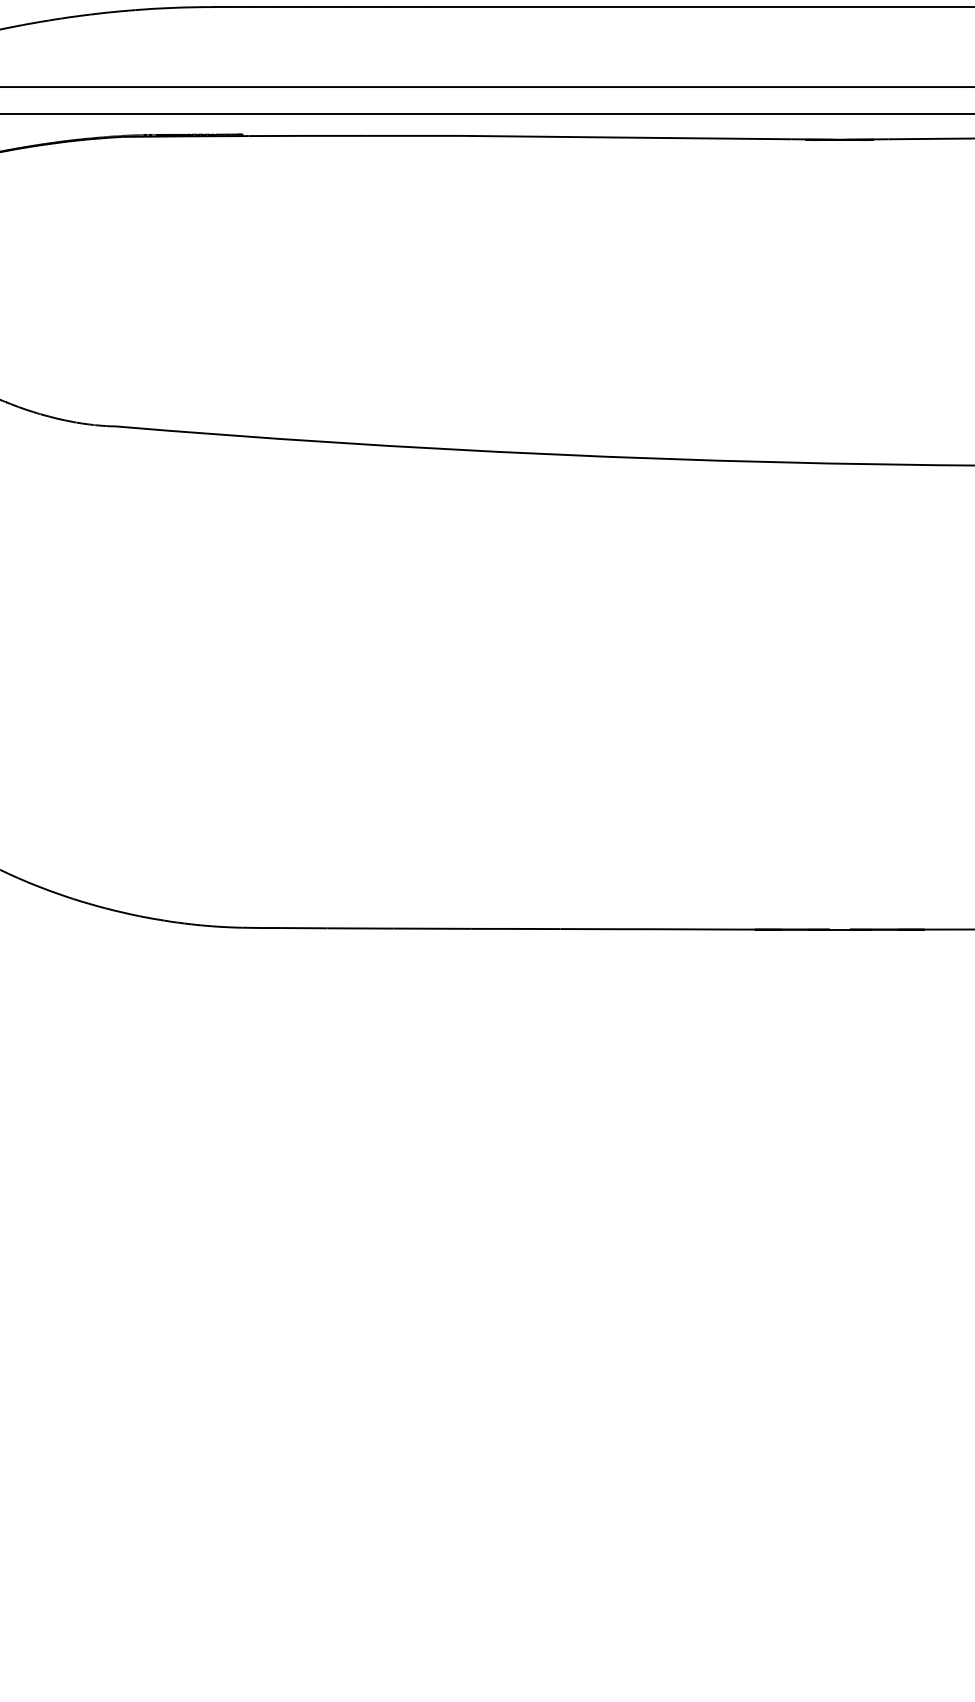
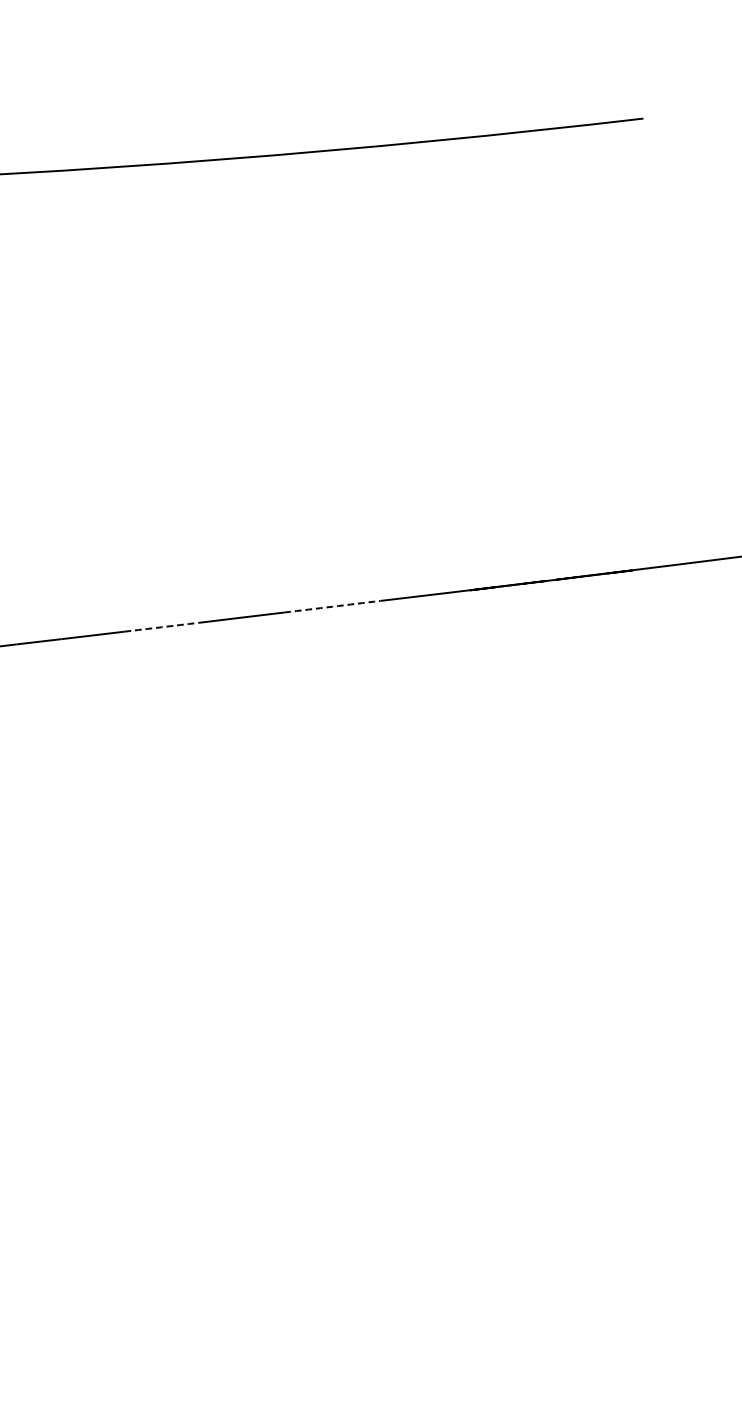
arc: (432, 928) -> (161, 627), solid -> dashed
arc: (610, 929) -> (332, 607), solid -> dashed

